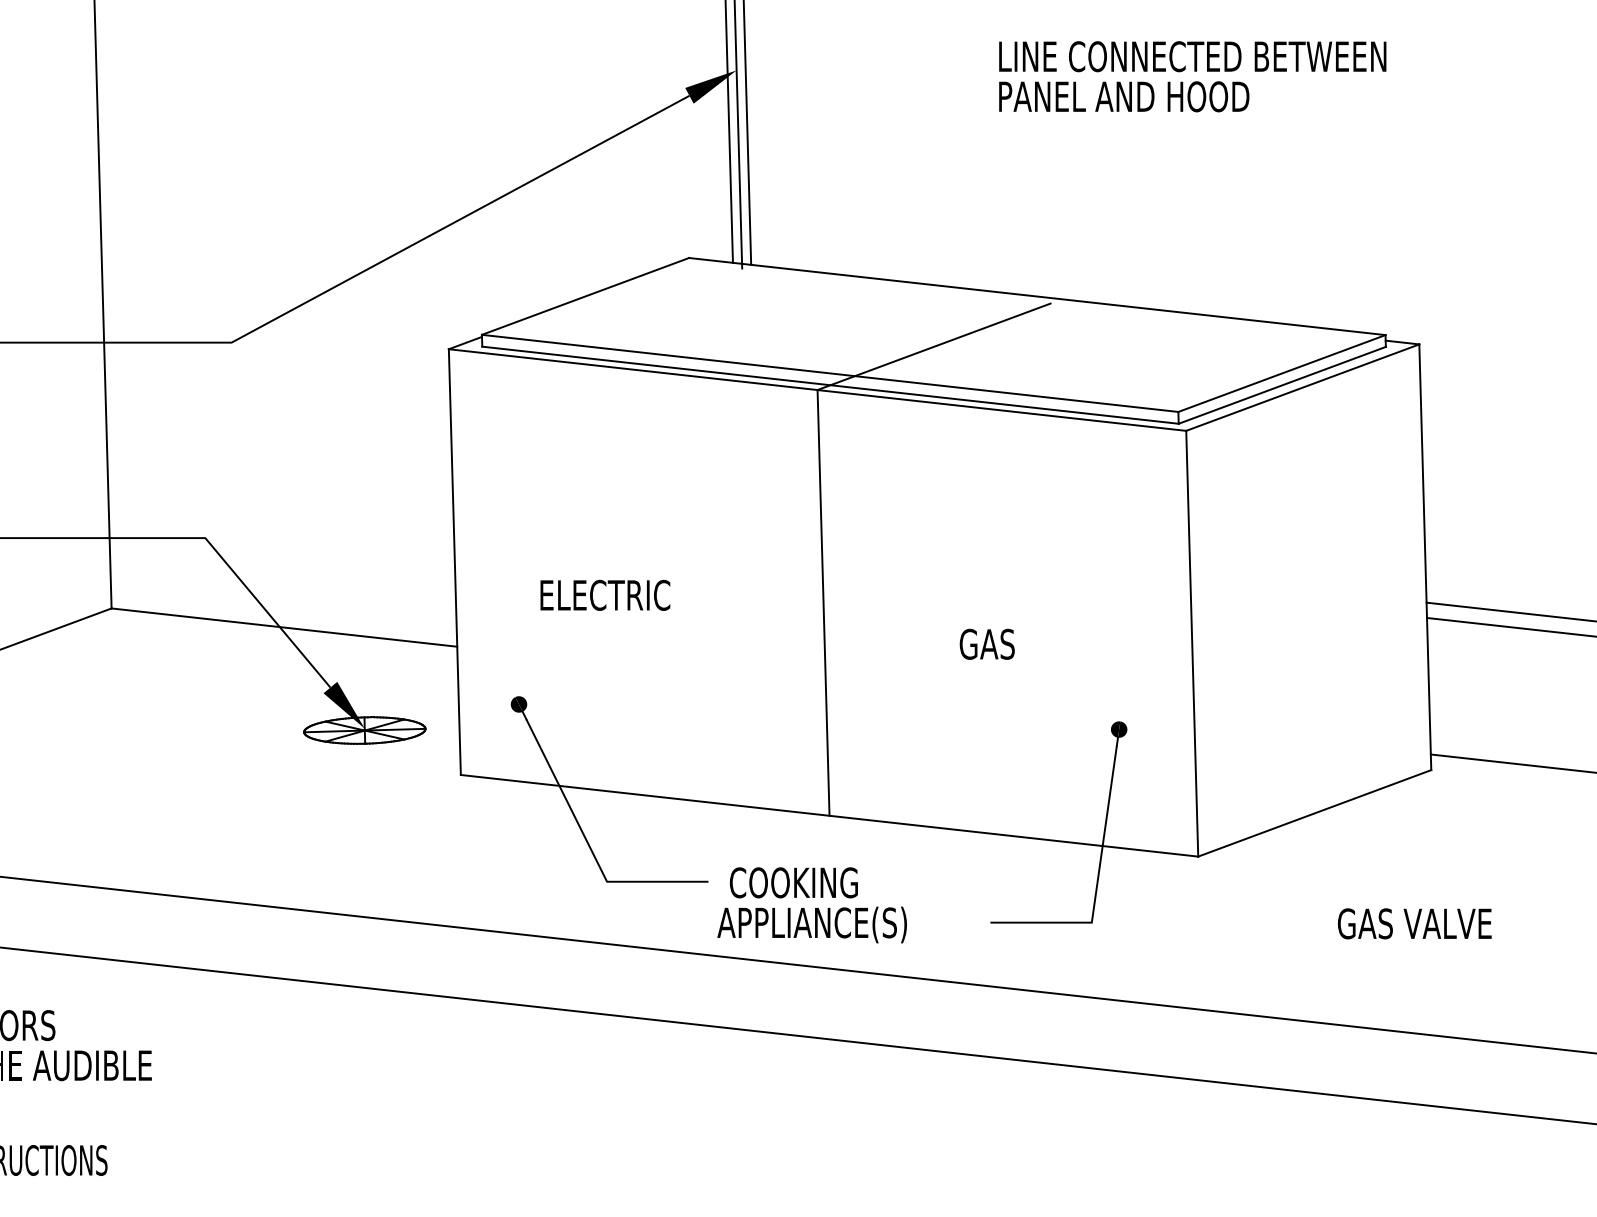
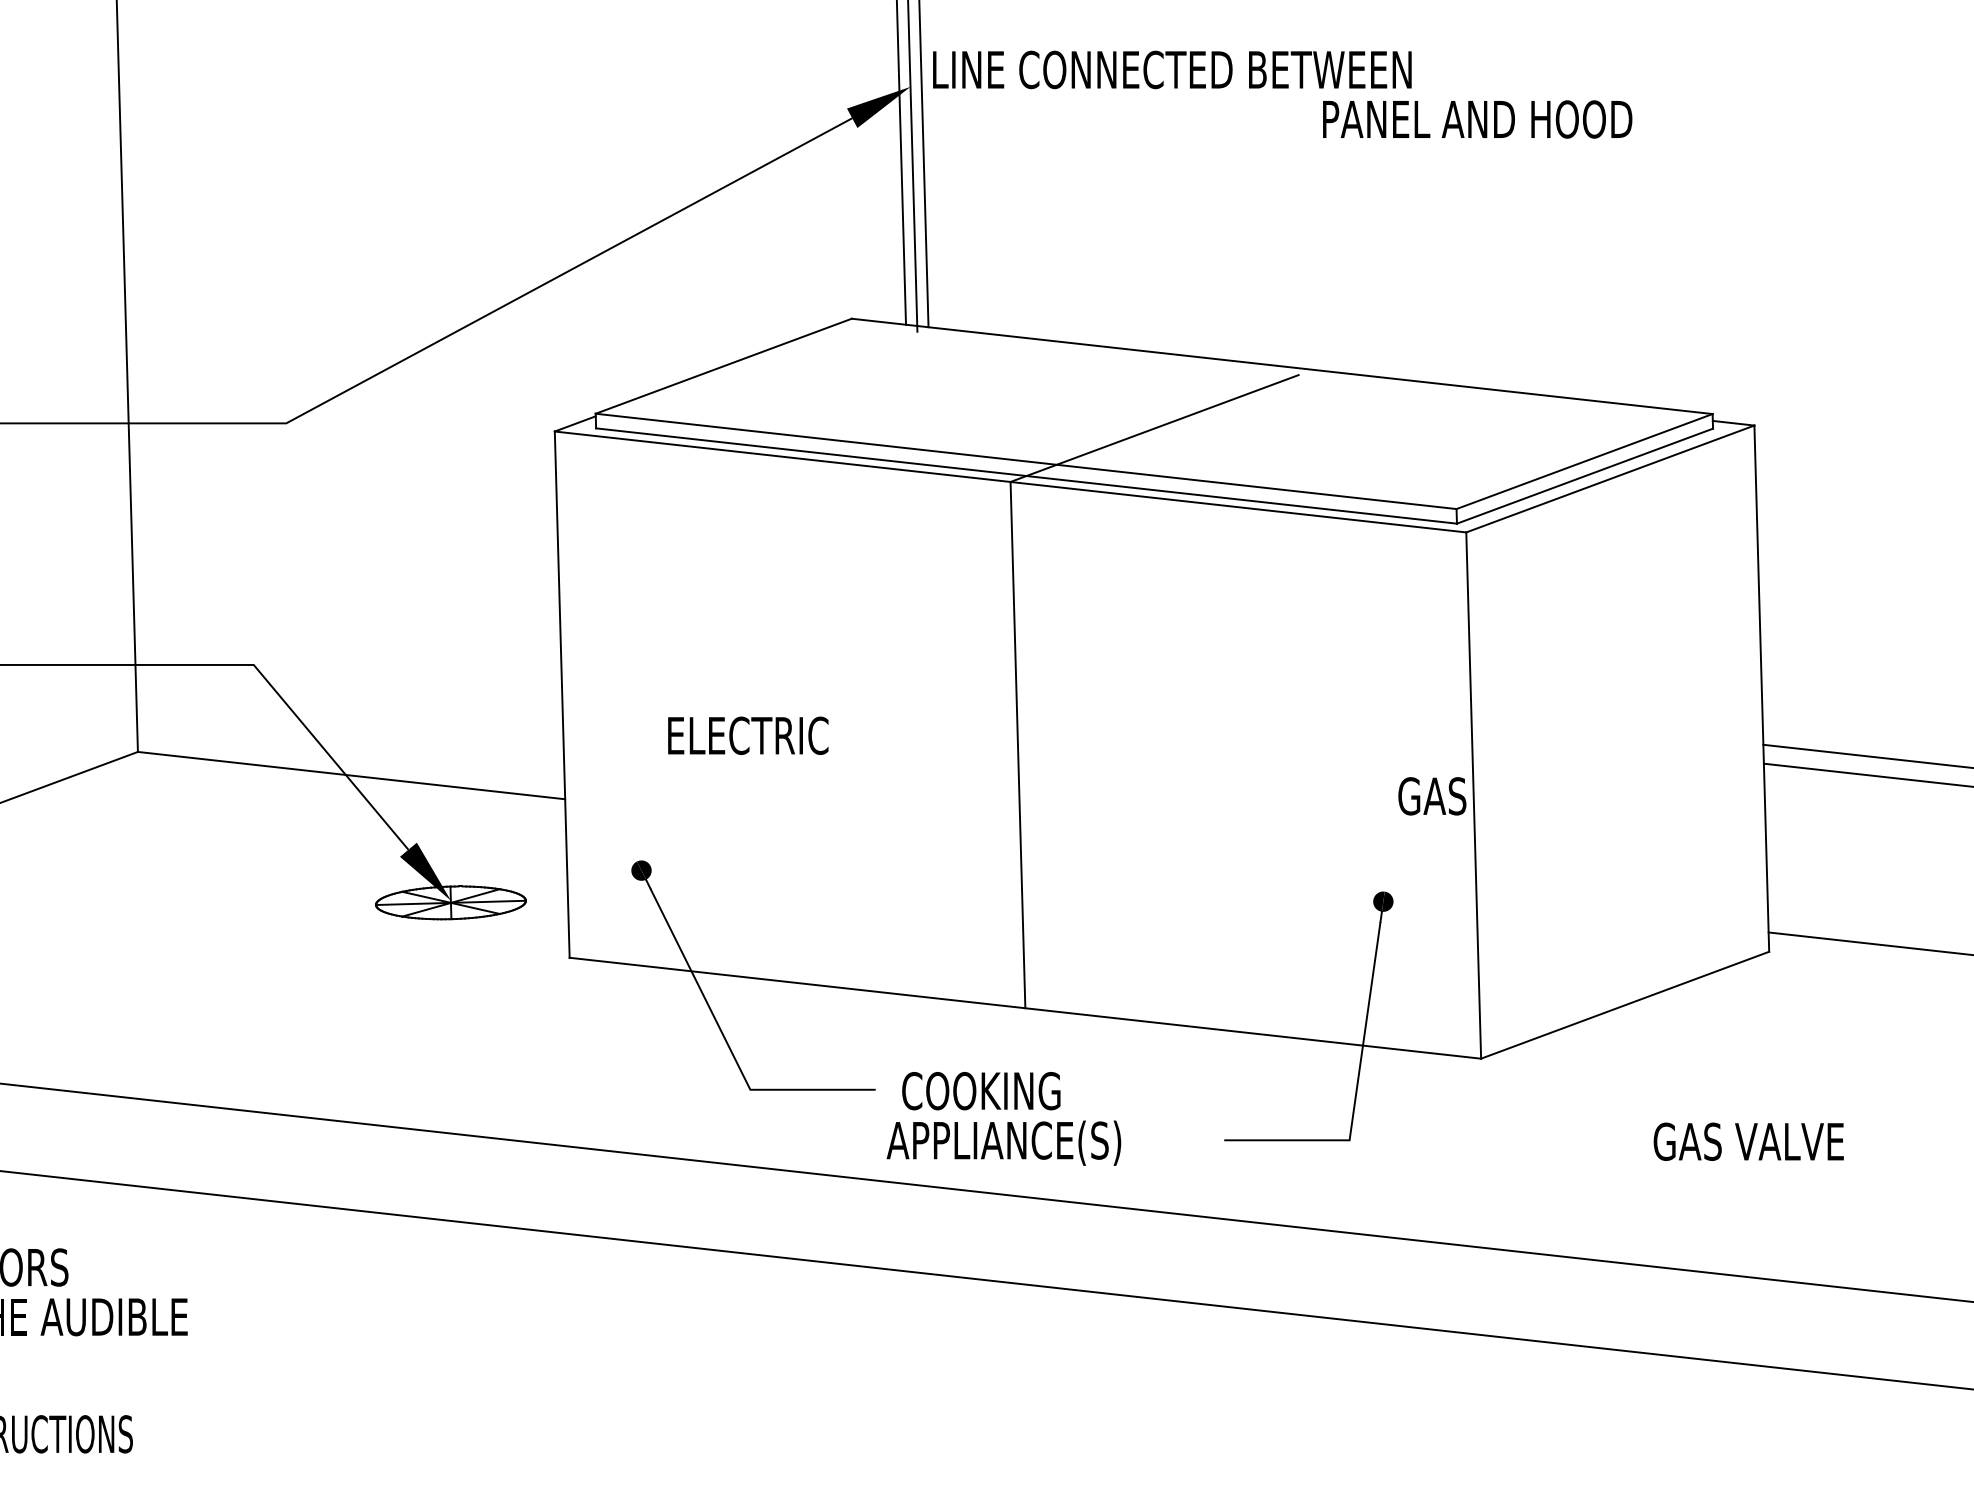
text: (1192, 56) -> (1172, 69), moved
text: (1124, 96) -> (1477, 119), moved
text: (987, 644) -> (1432, 796), moved

